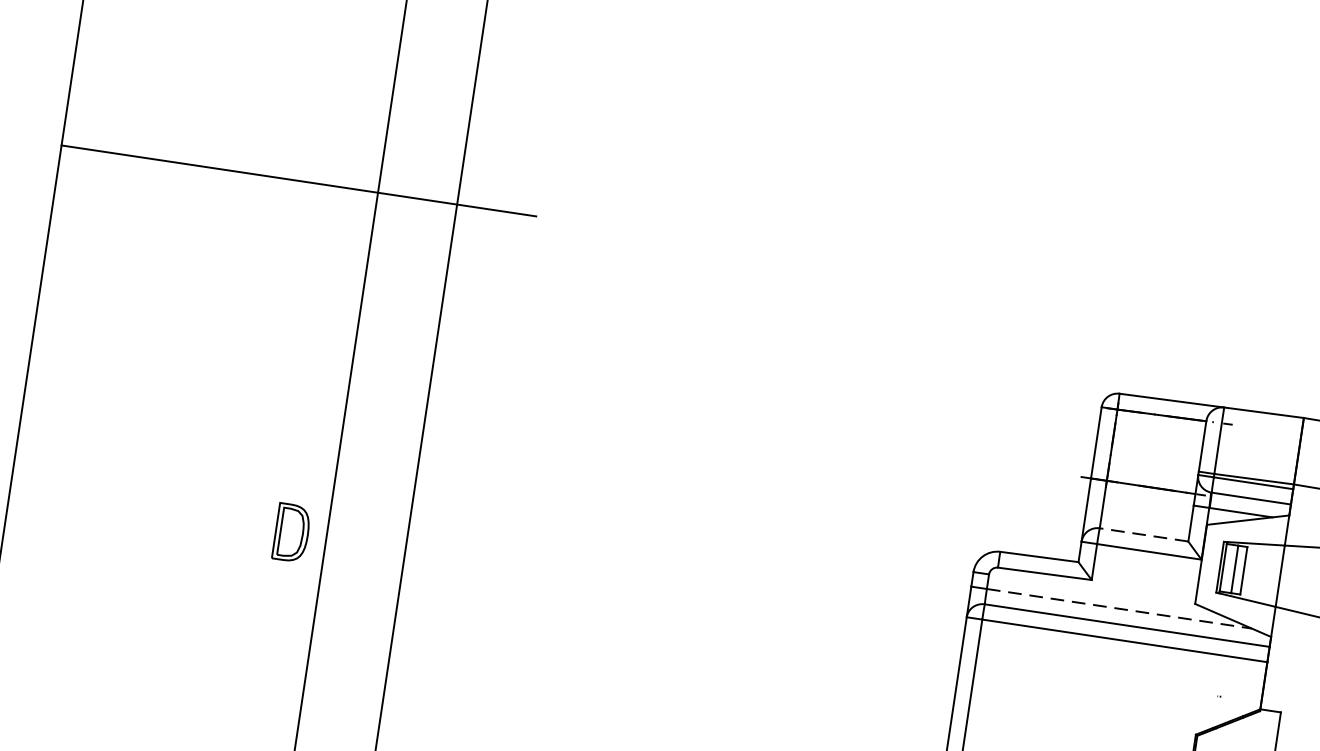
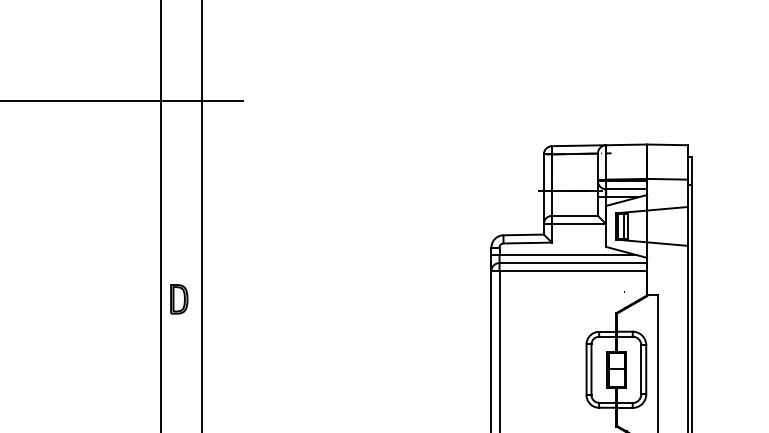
part: (292, 533) -> (179, 299), moved
line: (1145, 534) -> (575, 215), dashed -> solid
line: (1120, 609) -> (568, 255), dashed -> solid

